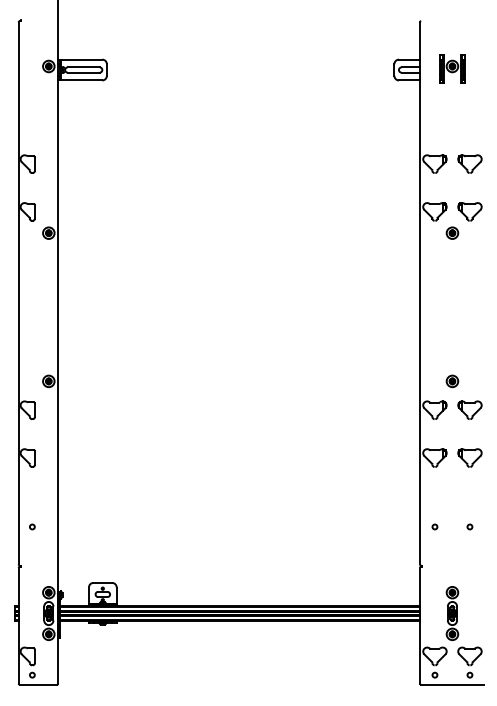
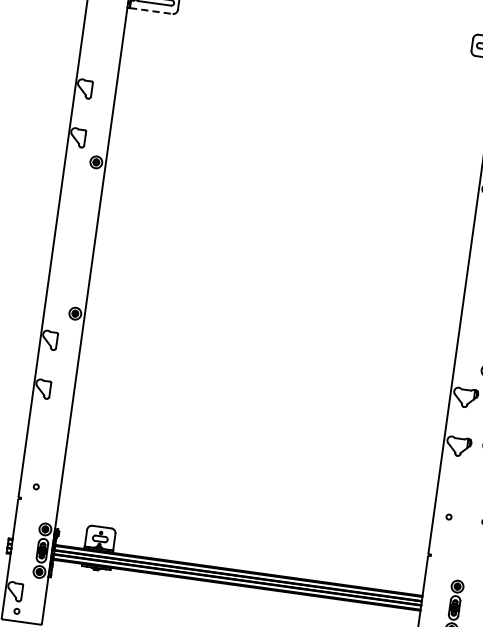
line: (81, 80) -> (151, 11), solid -> dashed
circle: (32, 526) -> (36, 486), moved

